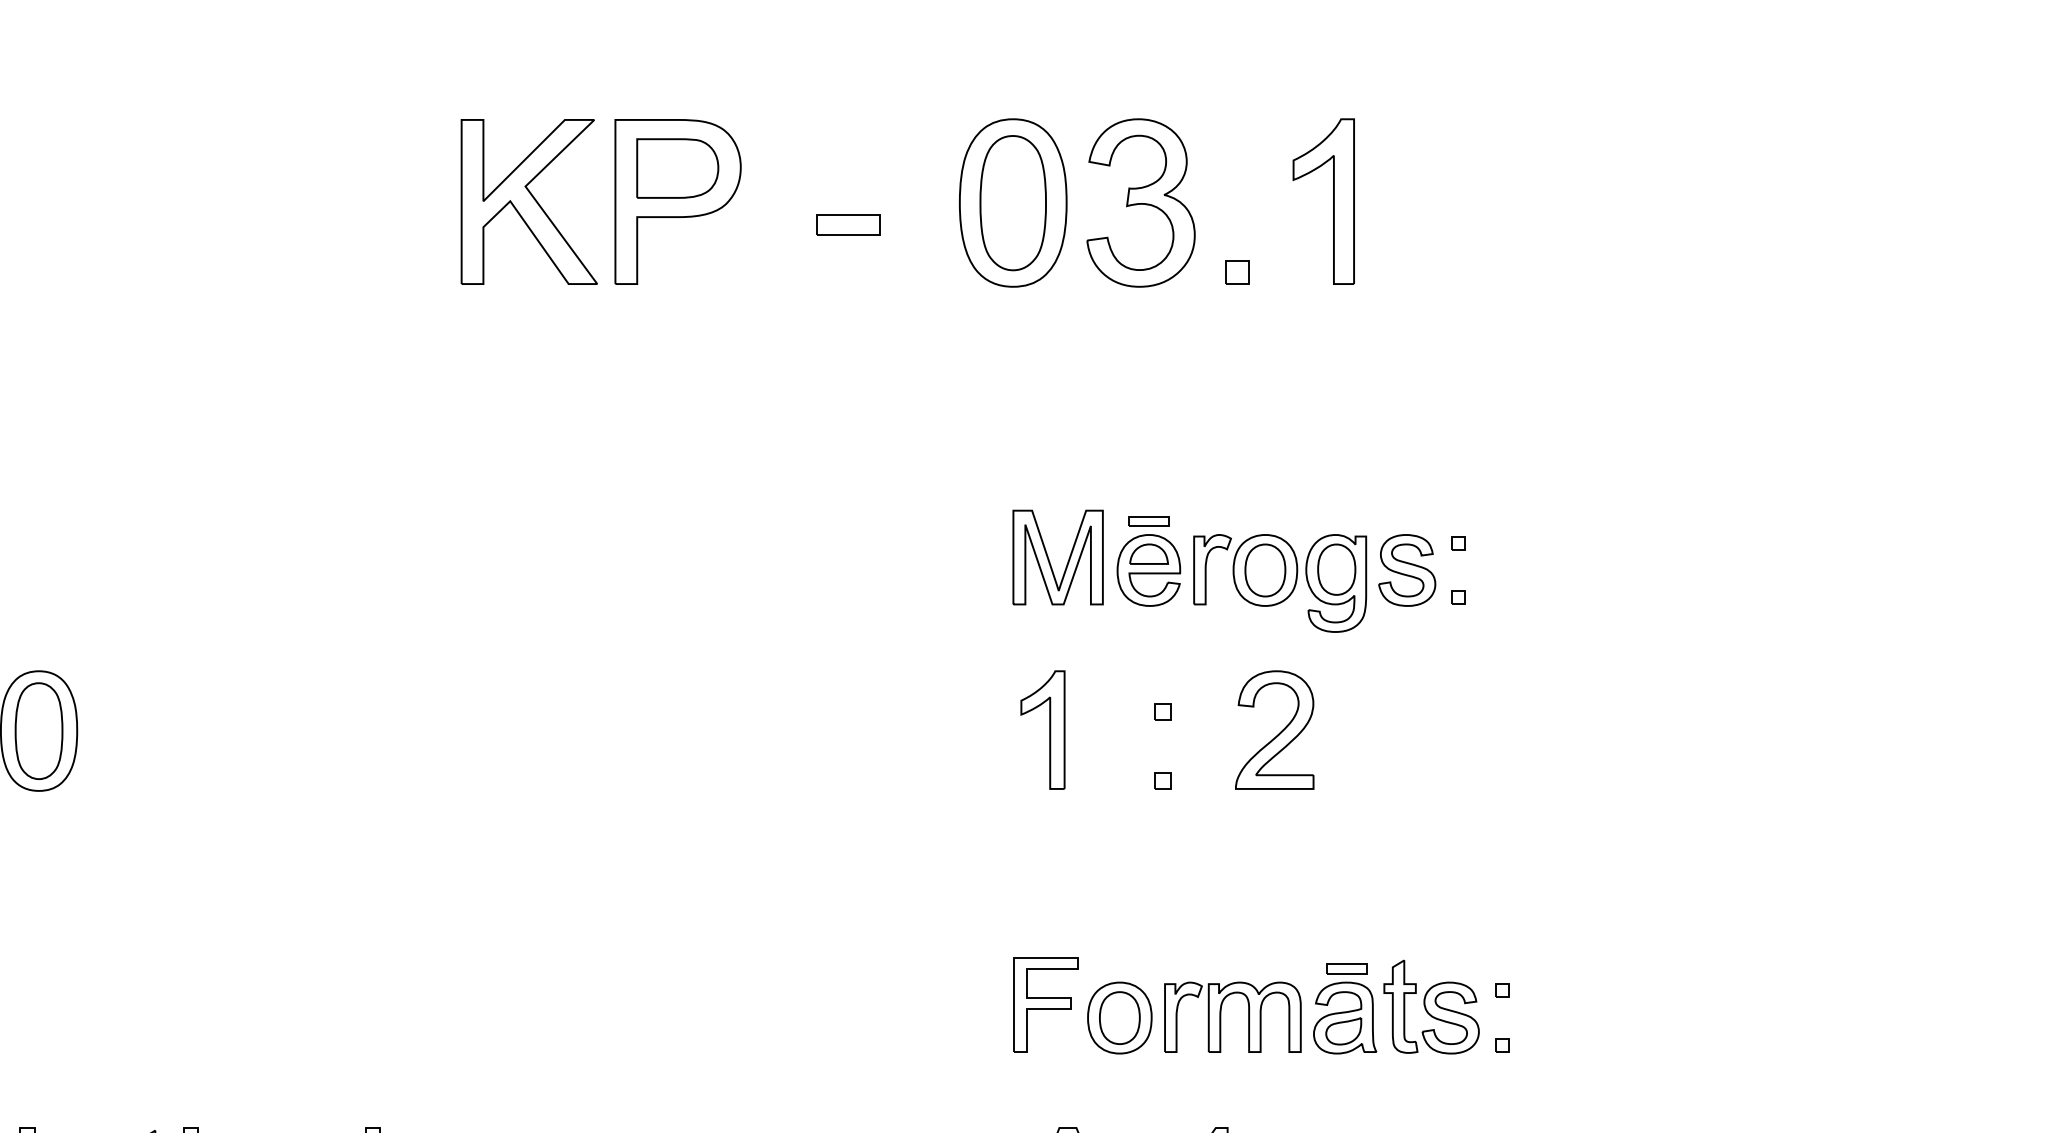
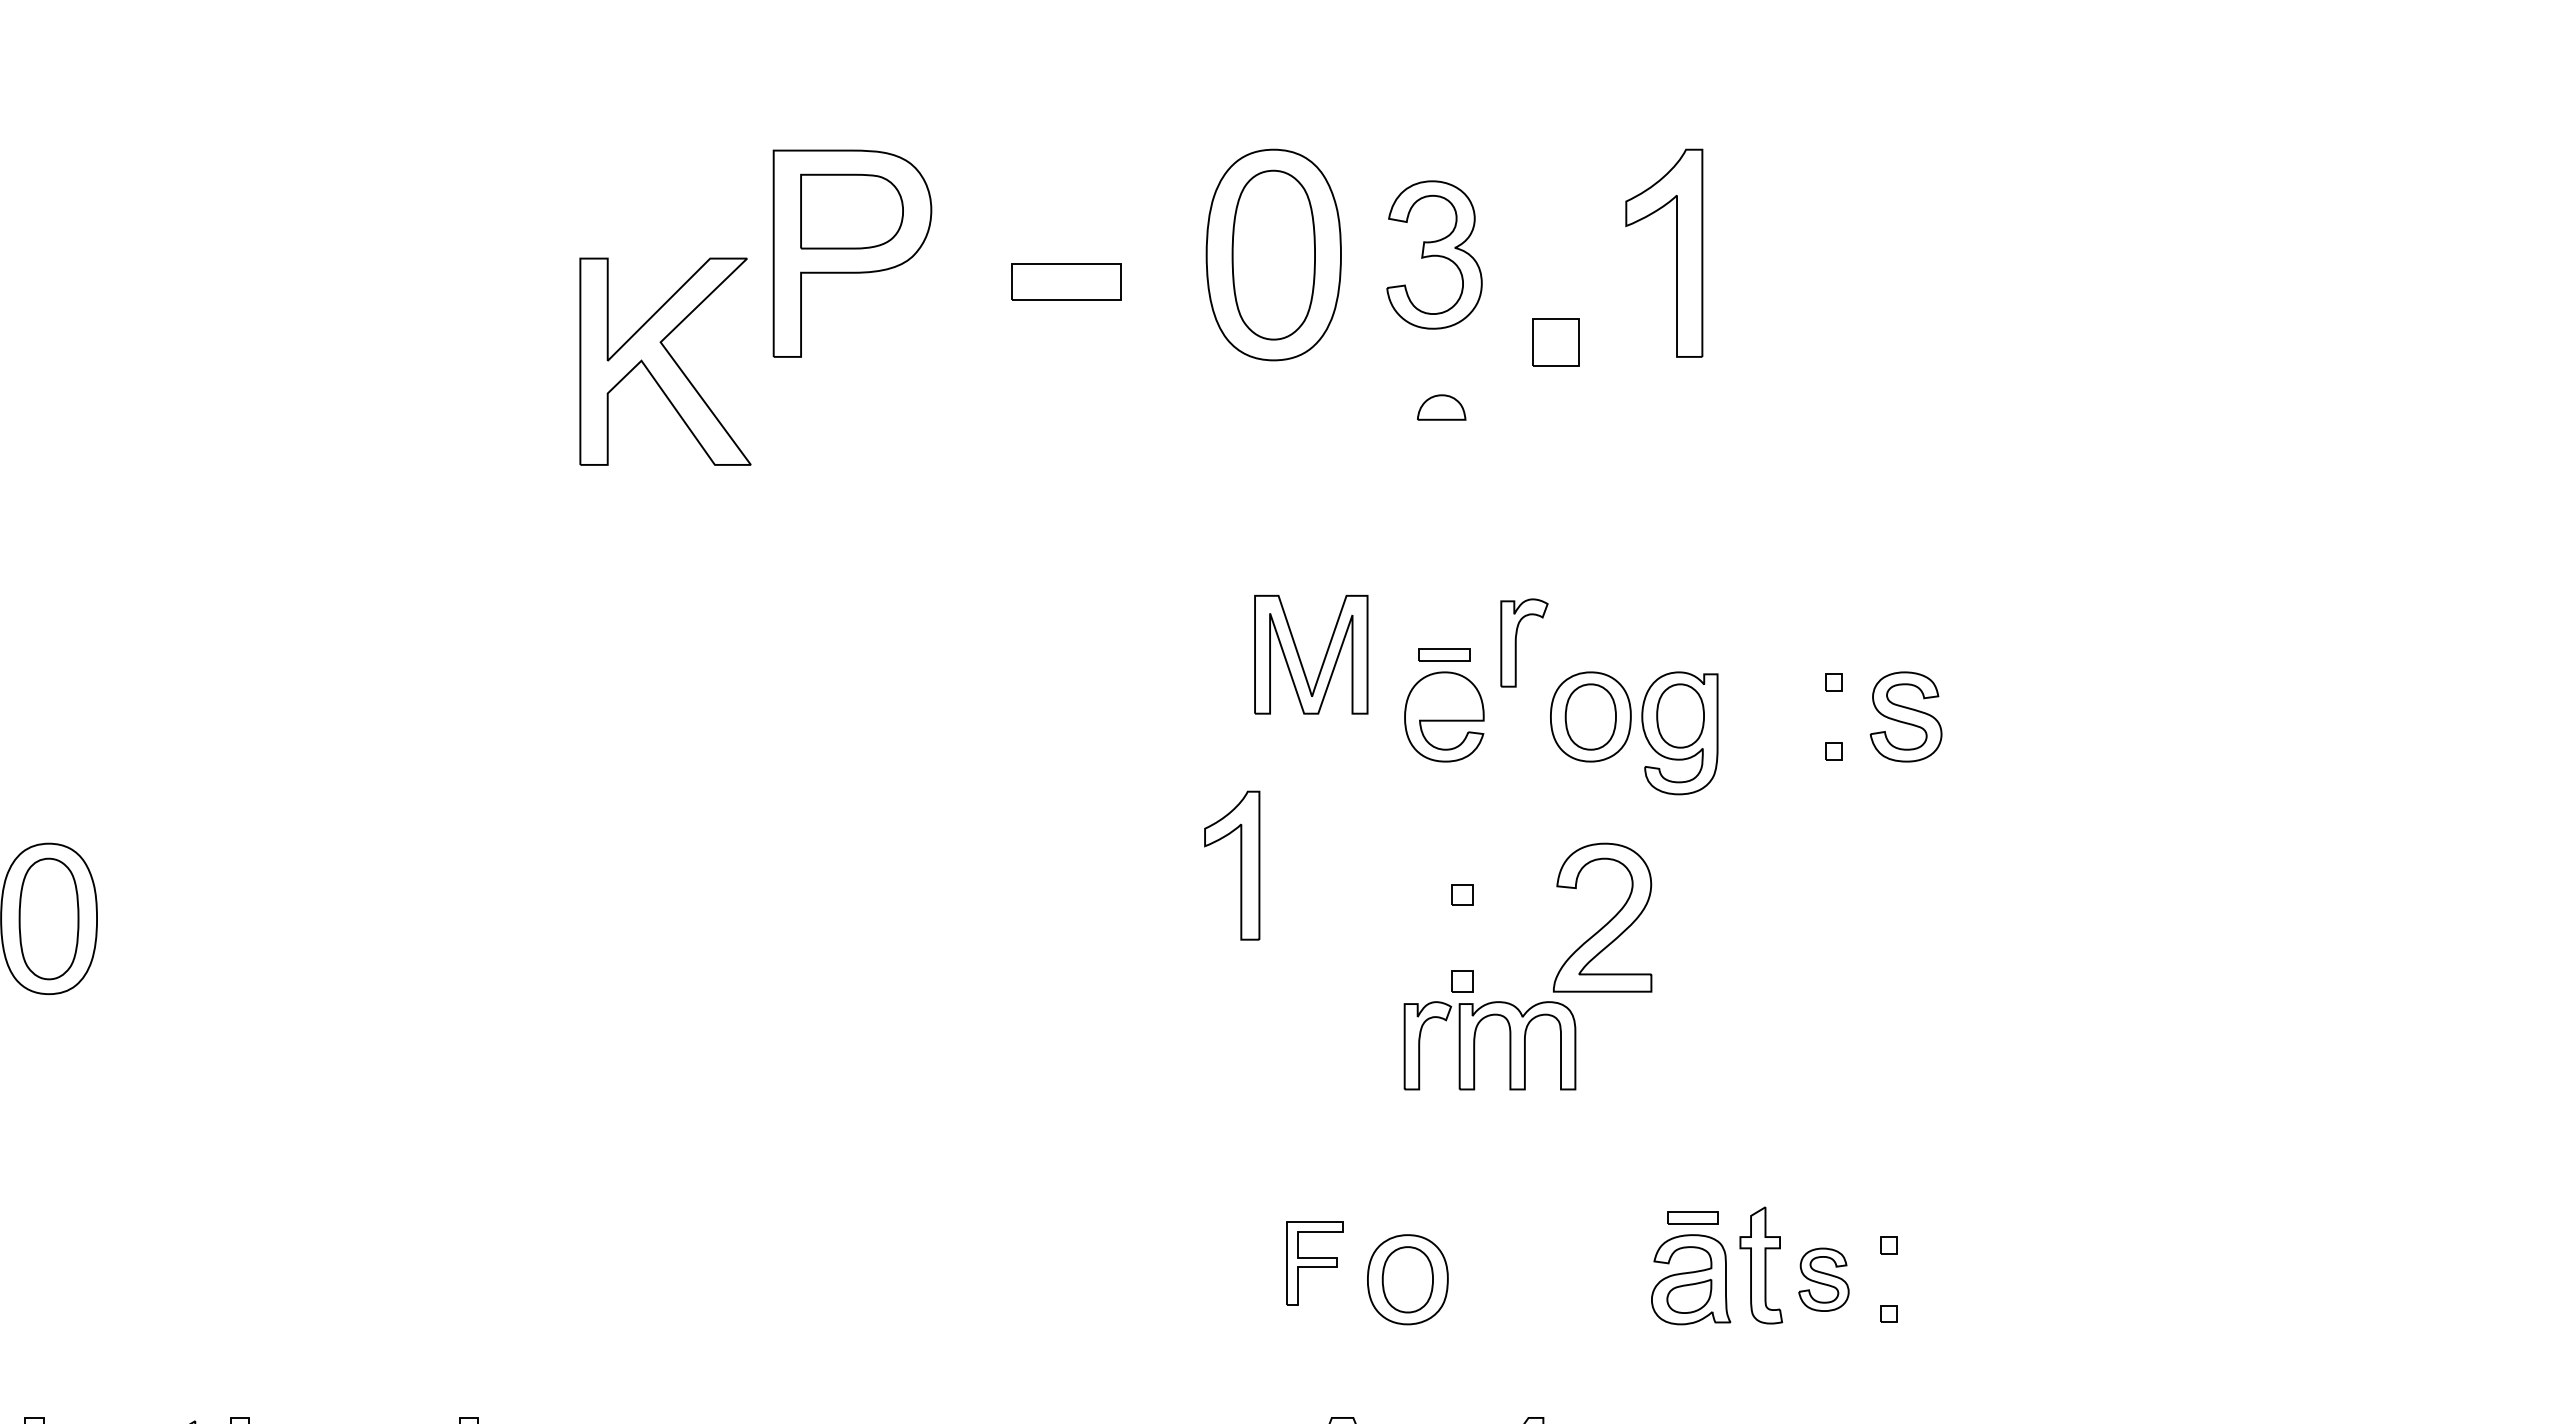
part: (529, 201) -> (665, 361), moved
part: (1141, 202) -> (1434, 254), size x0.7
part: (848, 224) -> (1066, 282), size x1.4
part: (1237, 272) -> (1555, 342), size x1.6
part: (1148, 554) -> (1441, 407), moved
part: (1049, 559) -> (1300, 657), moved
part: (1206, 569) -> (1516, 642), moved
part: (1406, 570) -> (1905, 716), moved
part: (1049, 729) -> (1240, 865), moved
part: (1045, 1005) -> (1314, 1263), size x0.7
part: (1221, 1017) -> (1475, 1045), moved
part: (1450, 1017) -> (1823, 1279), size x0.7

